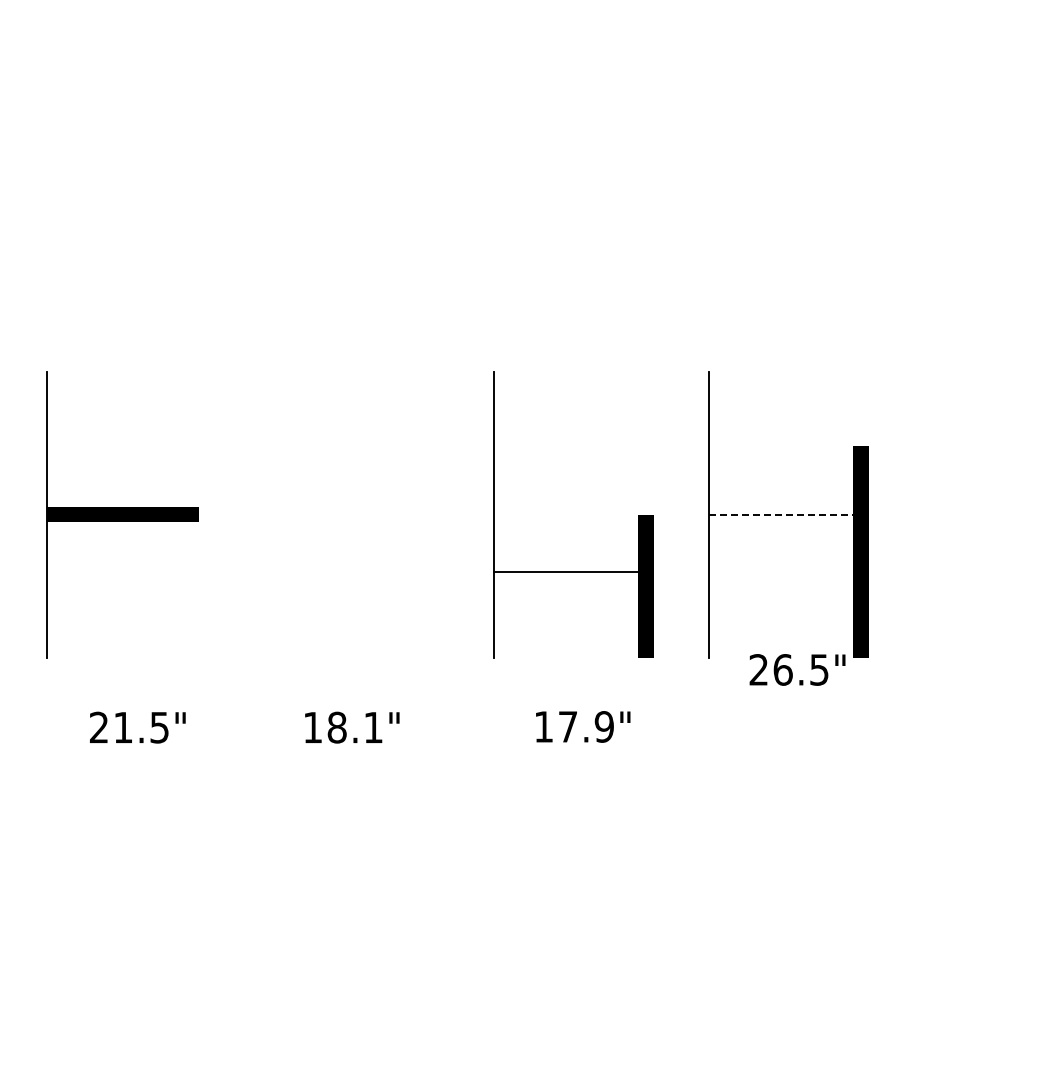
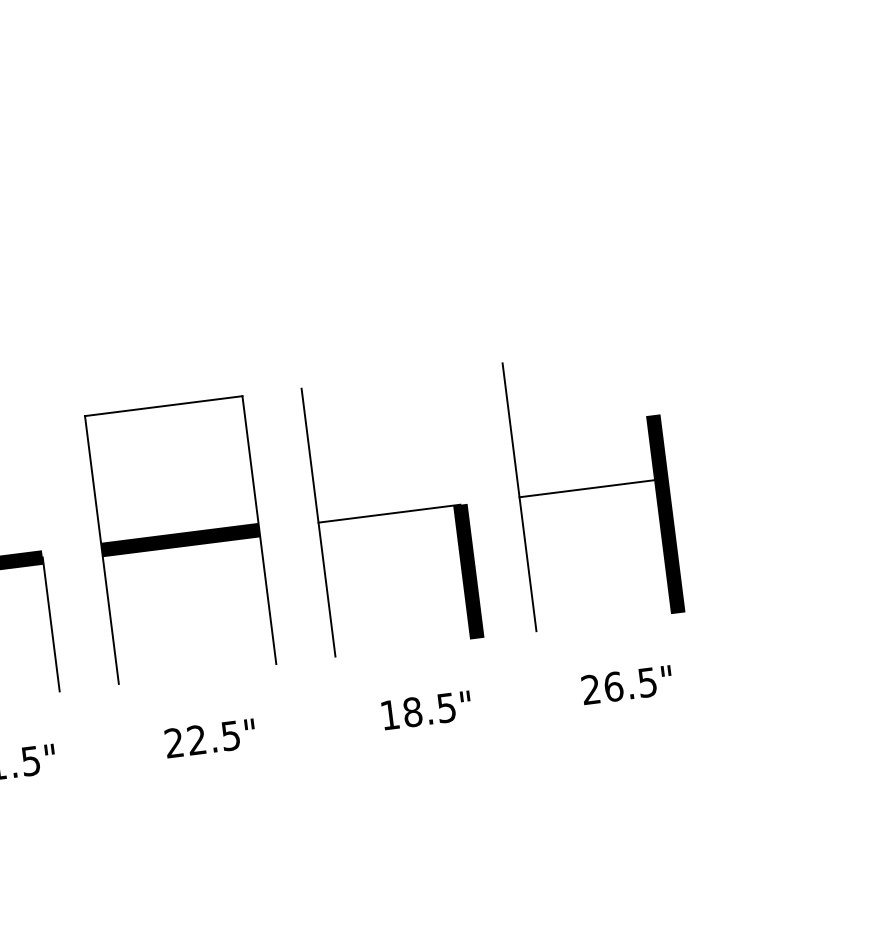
part: (346, 514) -> (180, 539), added
line: (785, 514) -> (590, 487), dashed -> solid
line: (569, 571) -> (388, 513), moved
line: (199, 586) -> (51, 624), added
text: (797, 669) -> (627, 684), moved
text: (585, 726) -> (428, 709), 17.9" -> 18.5"
text: (342, 727) -> (201, 739), 18.1" -> 22.5"

